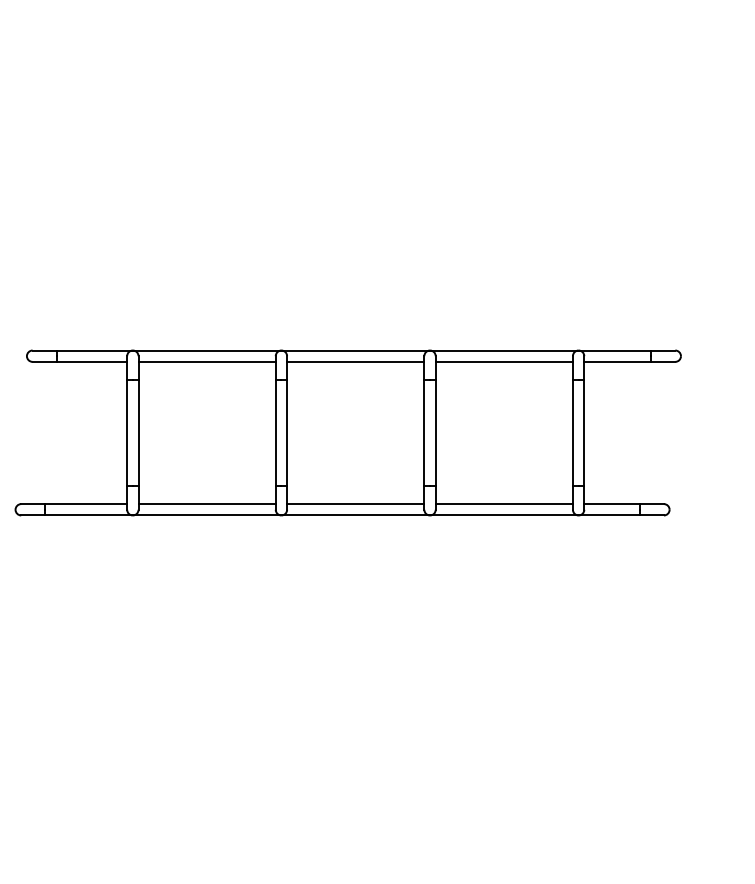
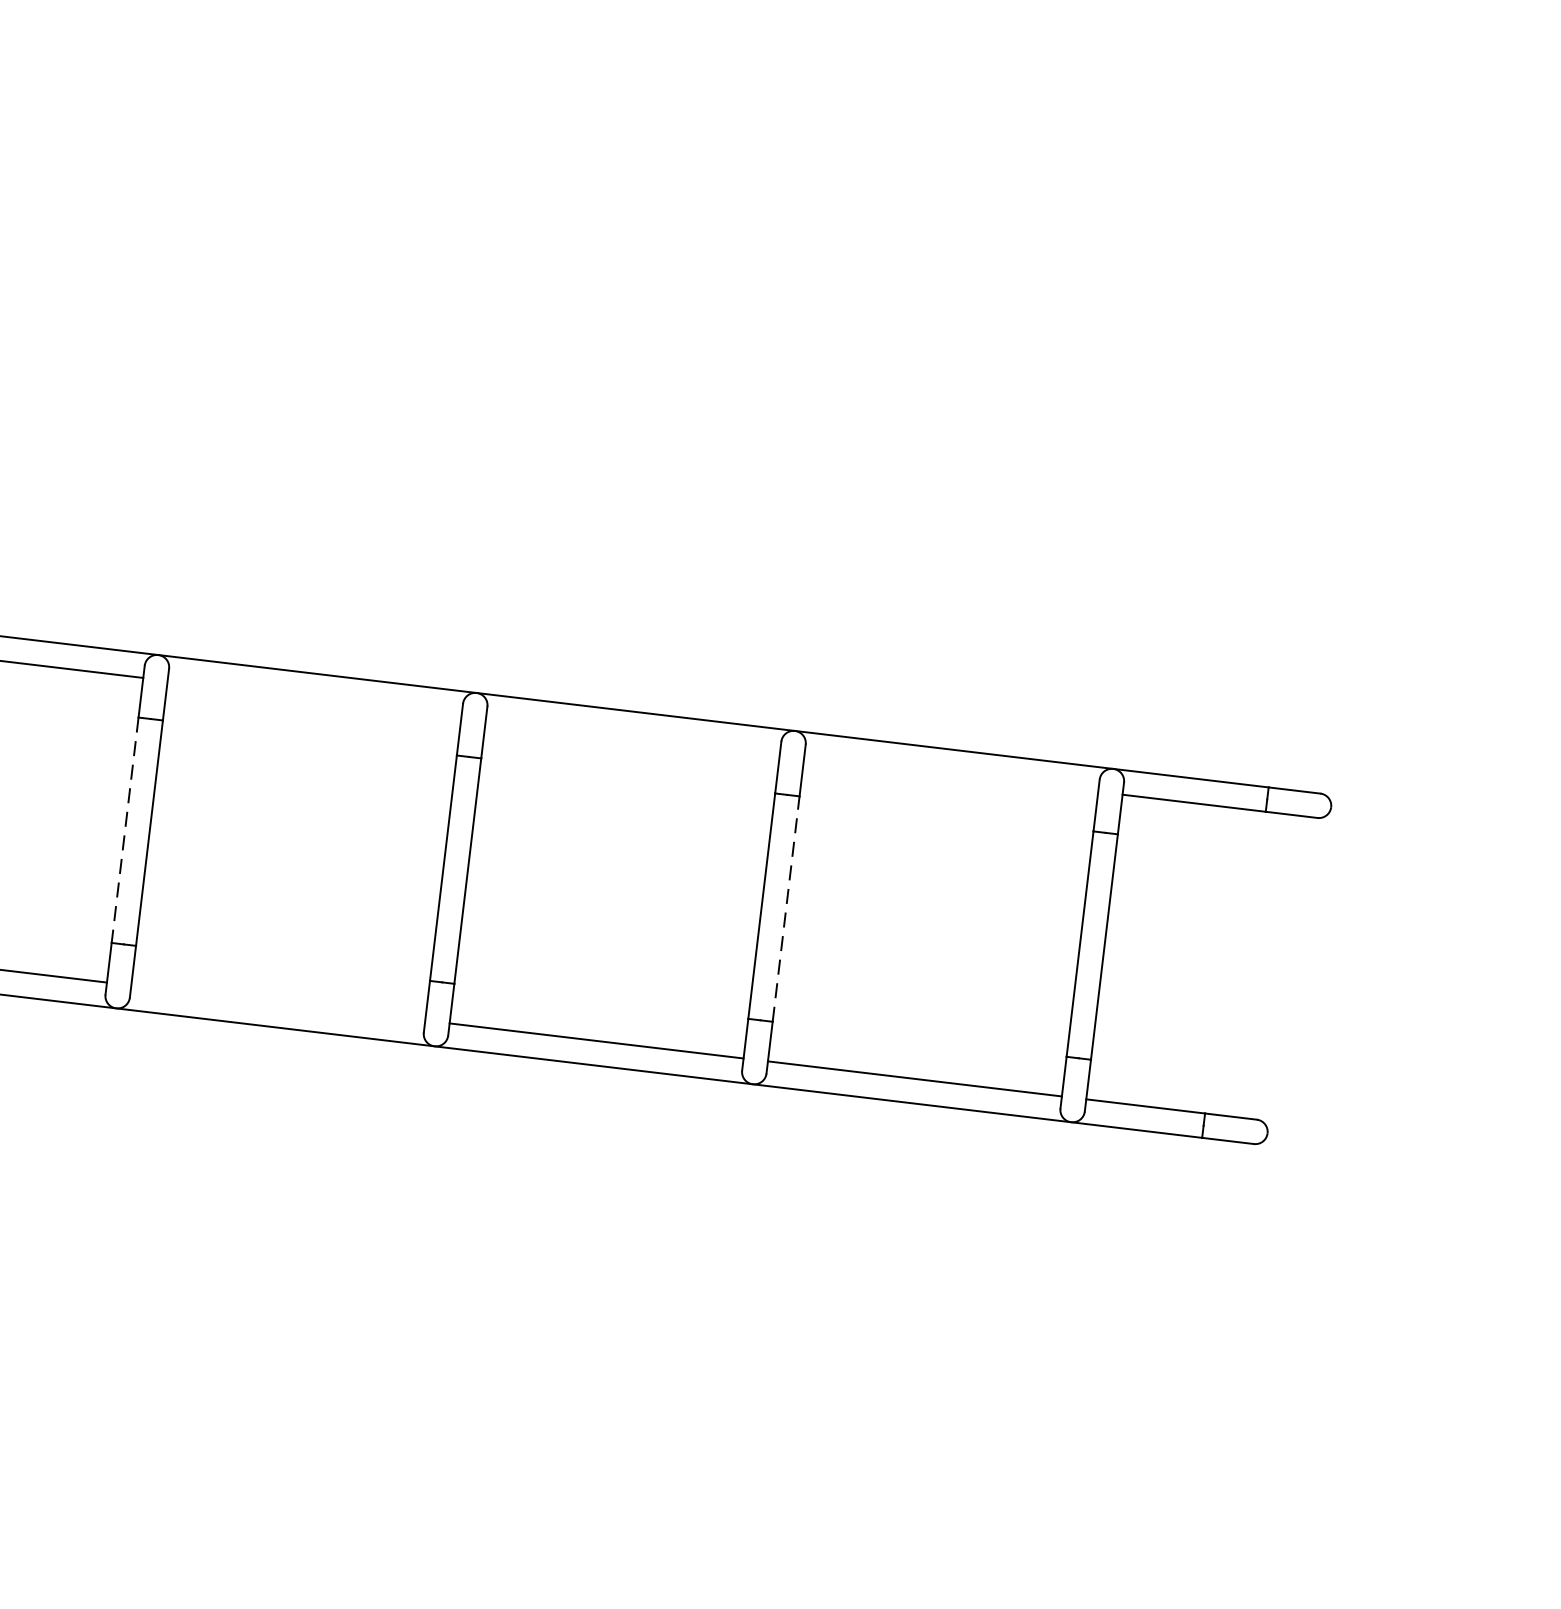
line: (206, 361) -> (313, 697), removed
line: (355, 361) -> (632, 735), removed
line: (503, 361) -> (949, 773), removed
line: (127, 433) -> (125, 831), solid -> dashed
line: (435, 433) -> (785, 910), solid -> dashed
line: (206, 504) -> (276, 1003), removed

